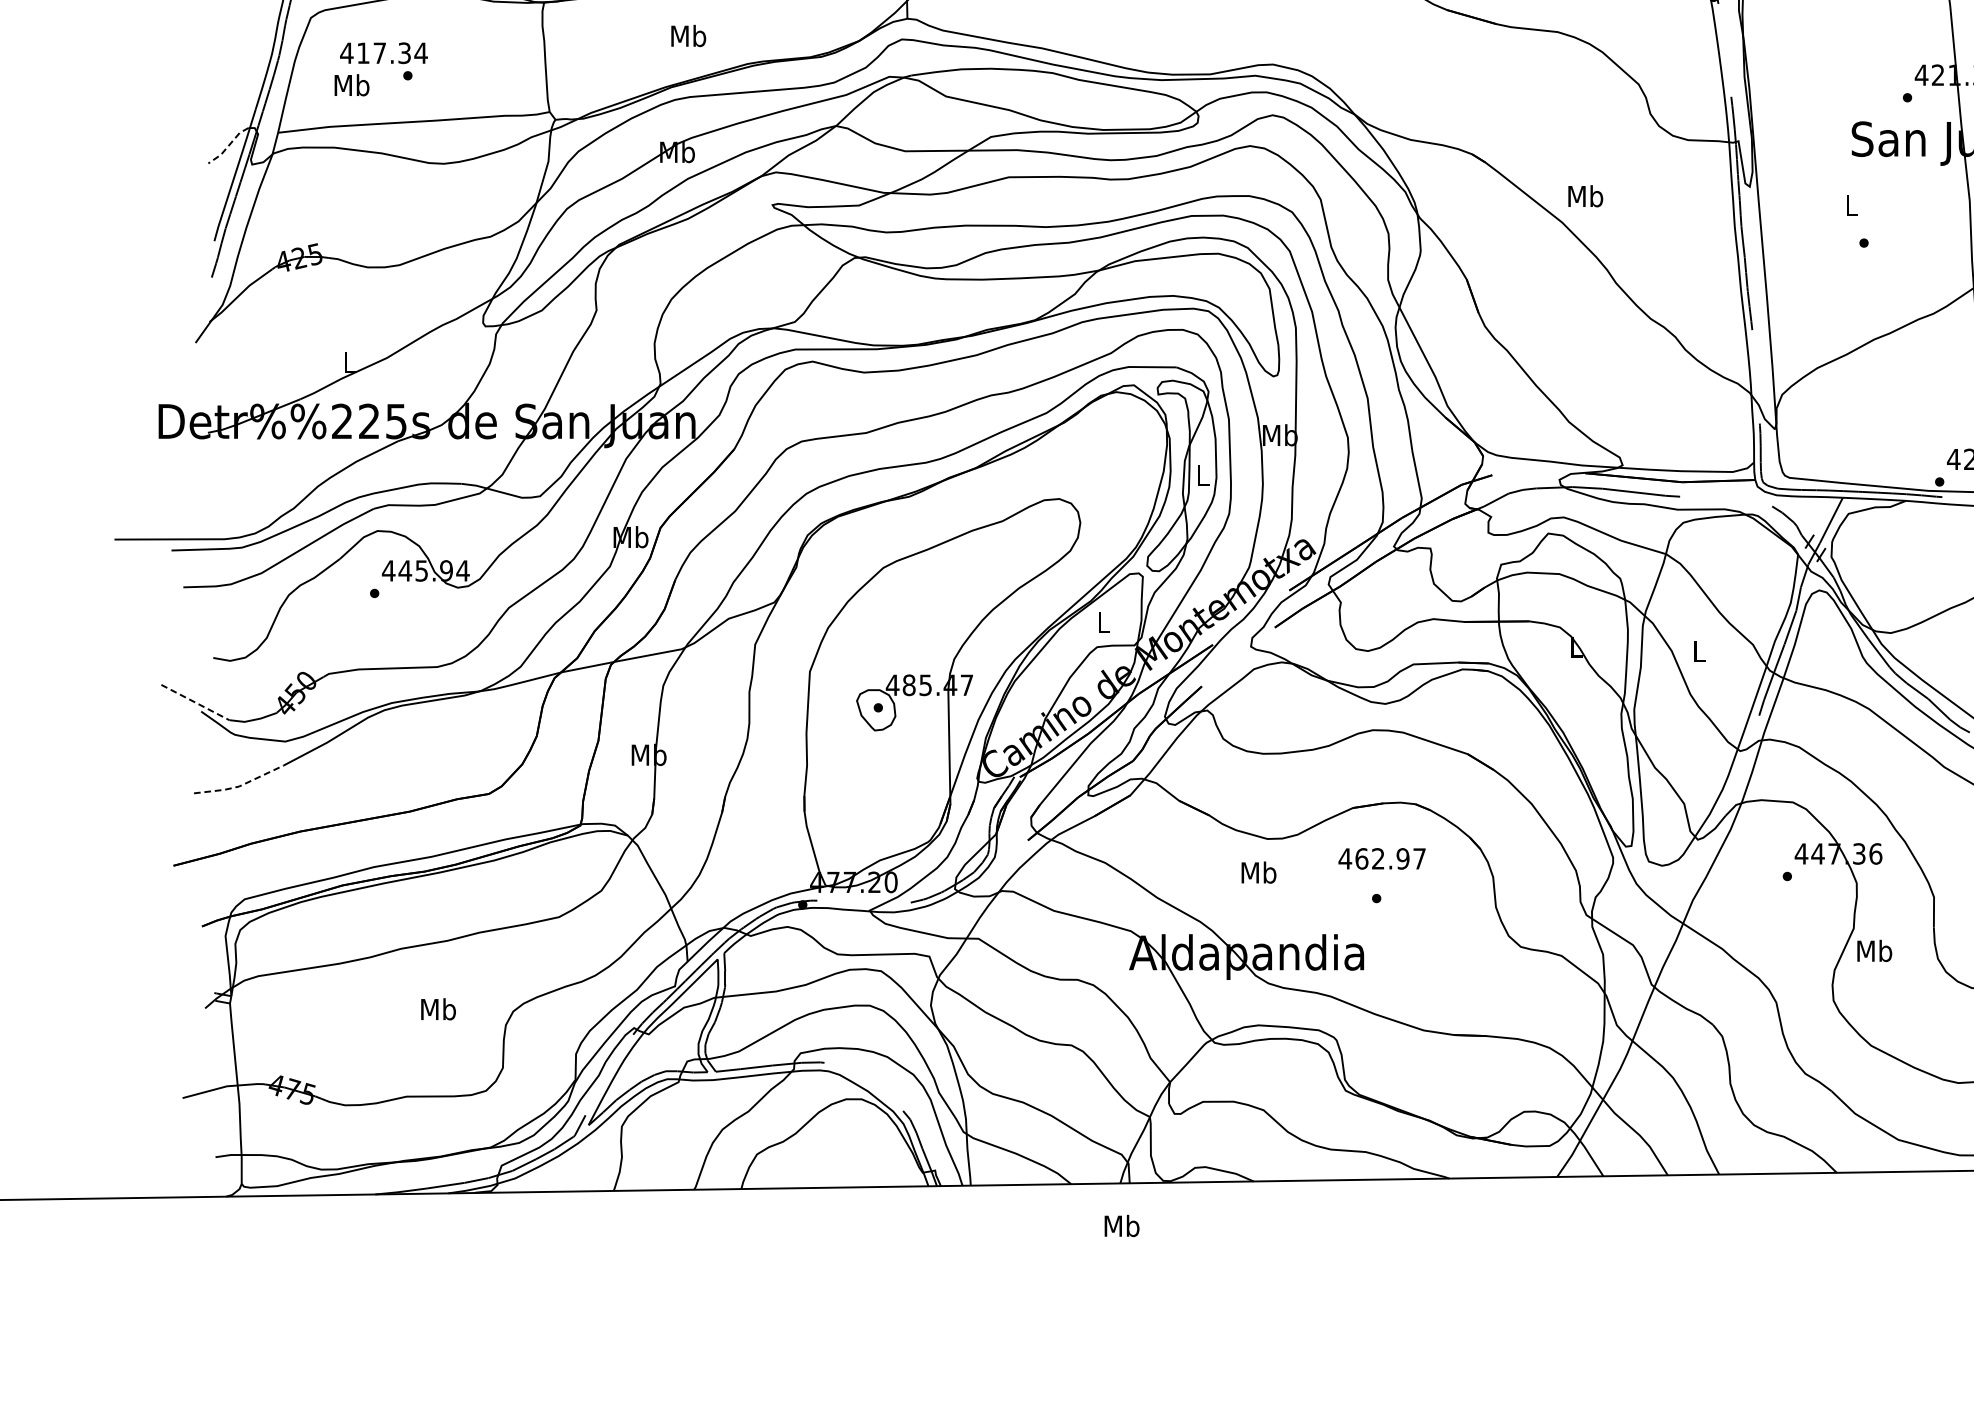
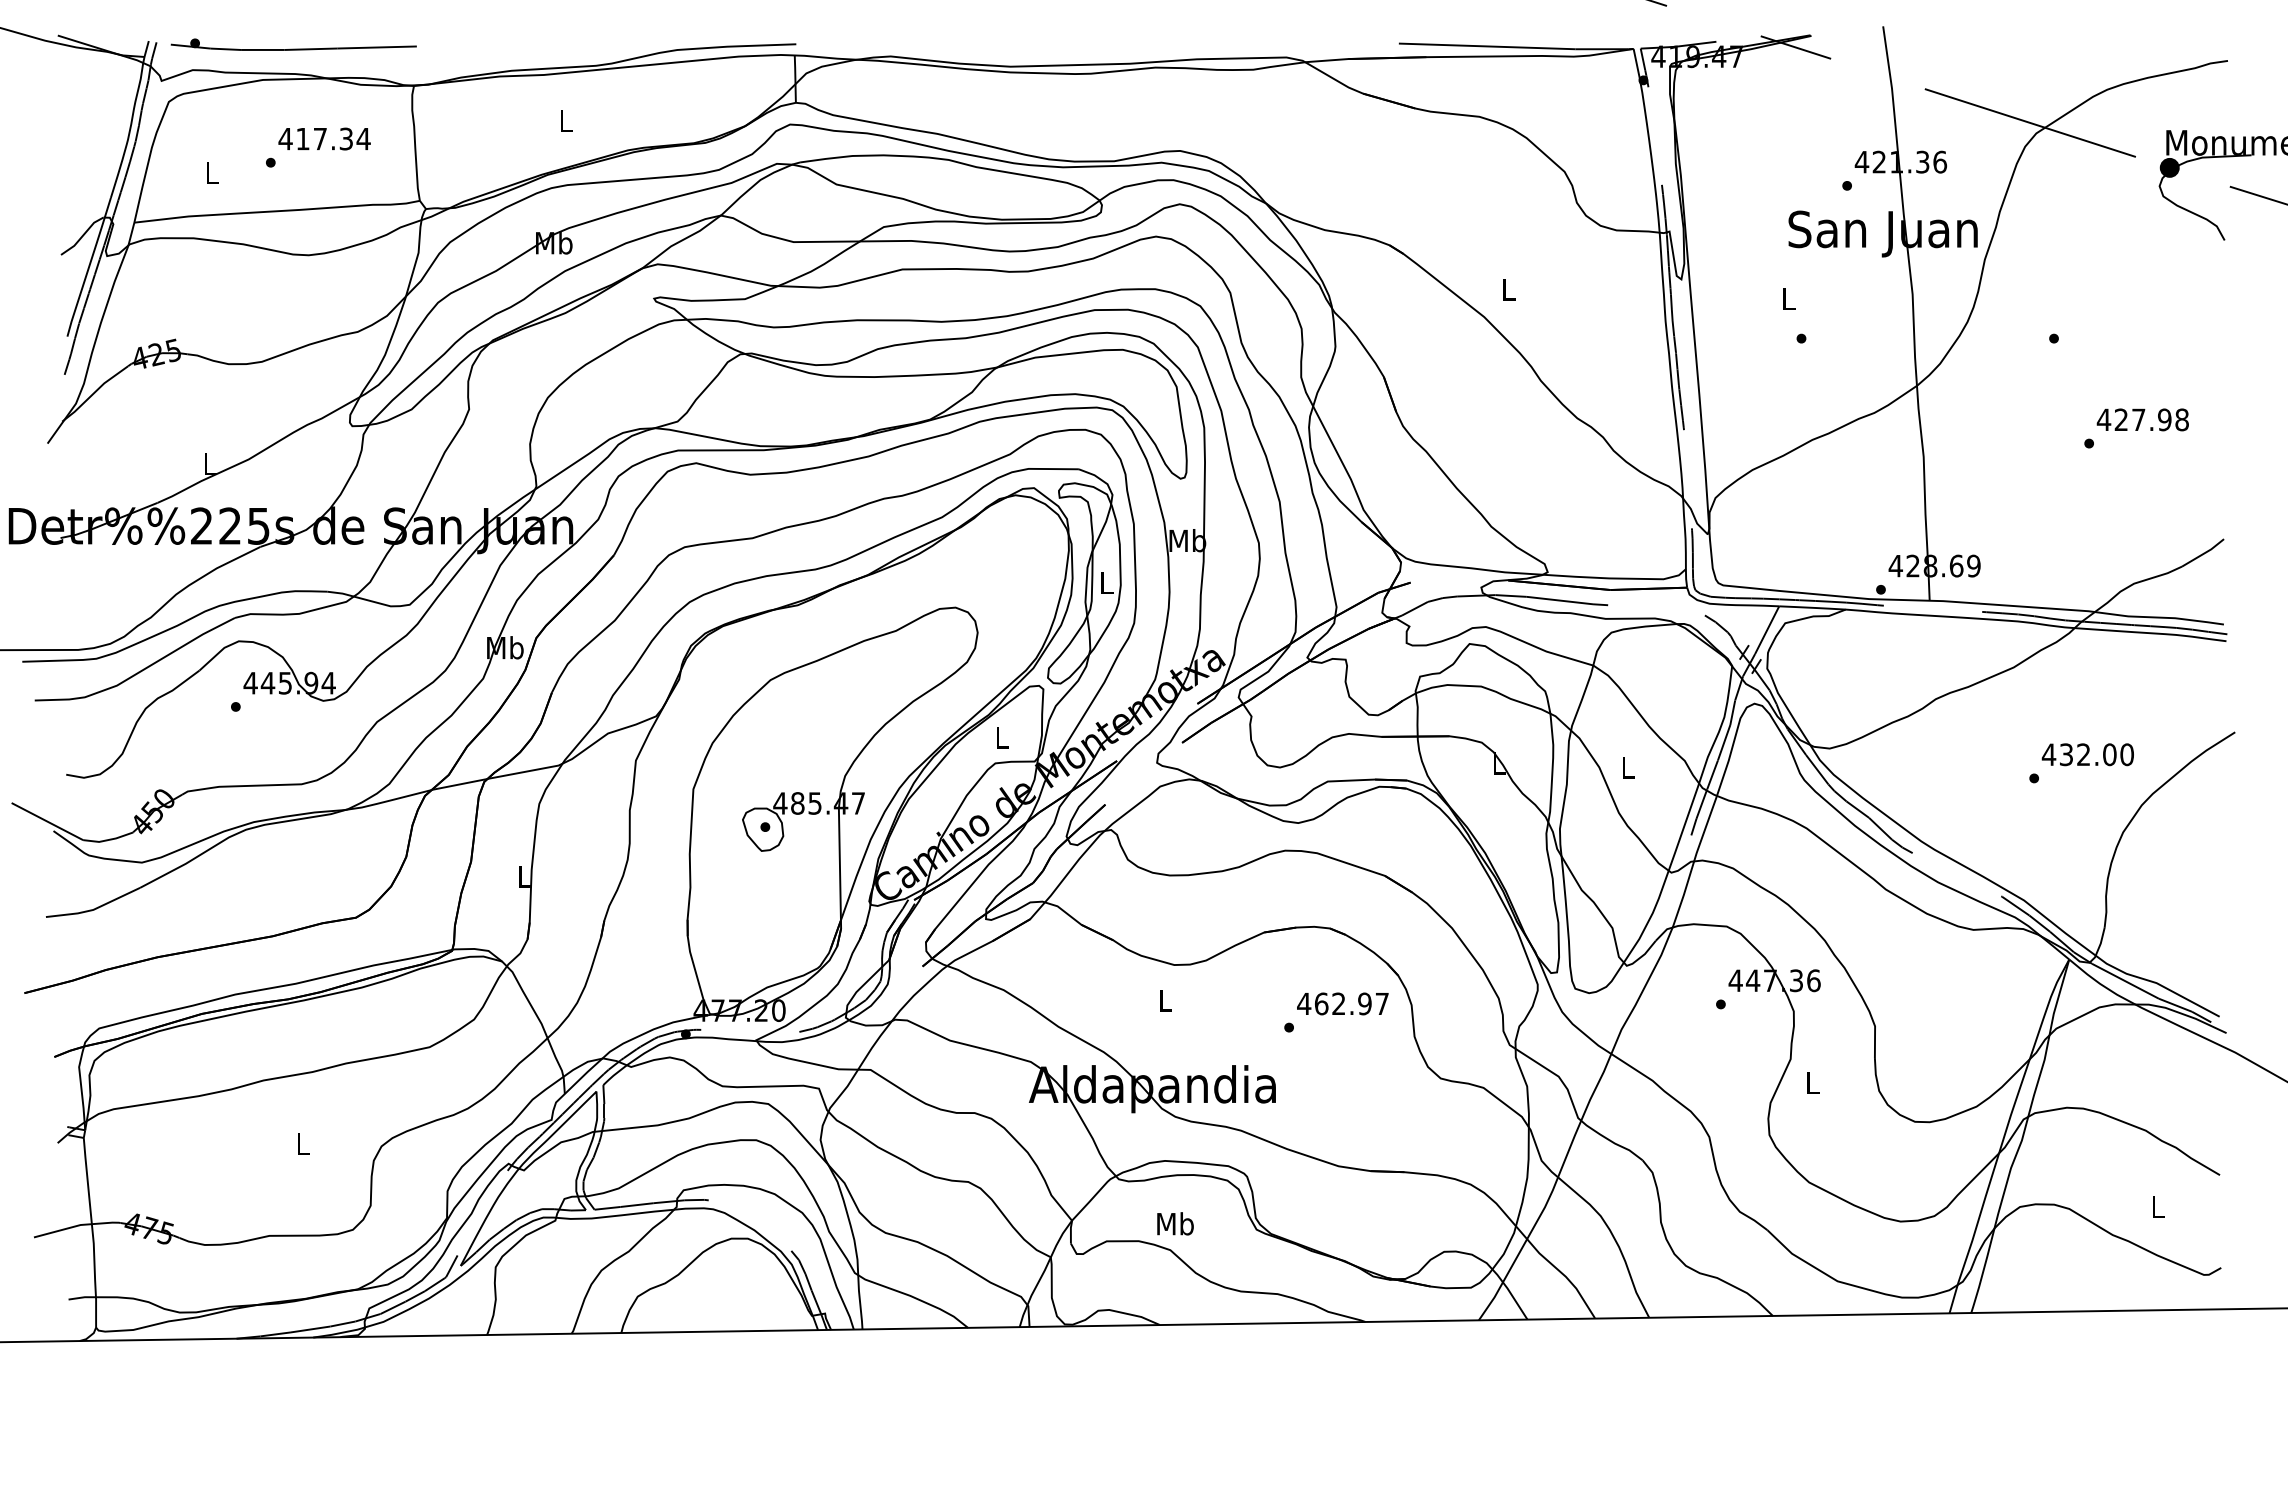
text: (688, 35) -> (565, 120), Mb -> L
text: (383, 52) -> (324, 138), moved
text: (351, 85) -> (211, 172), Mb -> L
line: (227, 145) -> (81, 236), dashed -> solid
text: (1585, 196) -> (1508, 289), Mb -> L
line: (195, 702) -> (47, 821), dashed -> solid
text: (649, 754) -> (524, 876), Mb -> L
line: (240, 786) -> (94, 909), dashed -> solid
text: (1381, 858) -> (1342, 1003), moved
text: (1259, 872) -> (1165, 1000), Mb -> L
text: (1874, 950) -> (1812, 1082), Mb -> L
text: (438, 1008) -> (302, 1143), Mb -> L
text: (1122, 1225) -> (1175, 1223), moved

